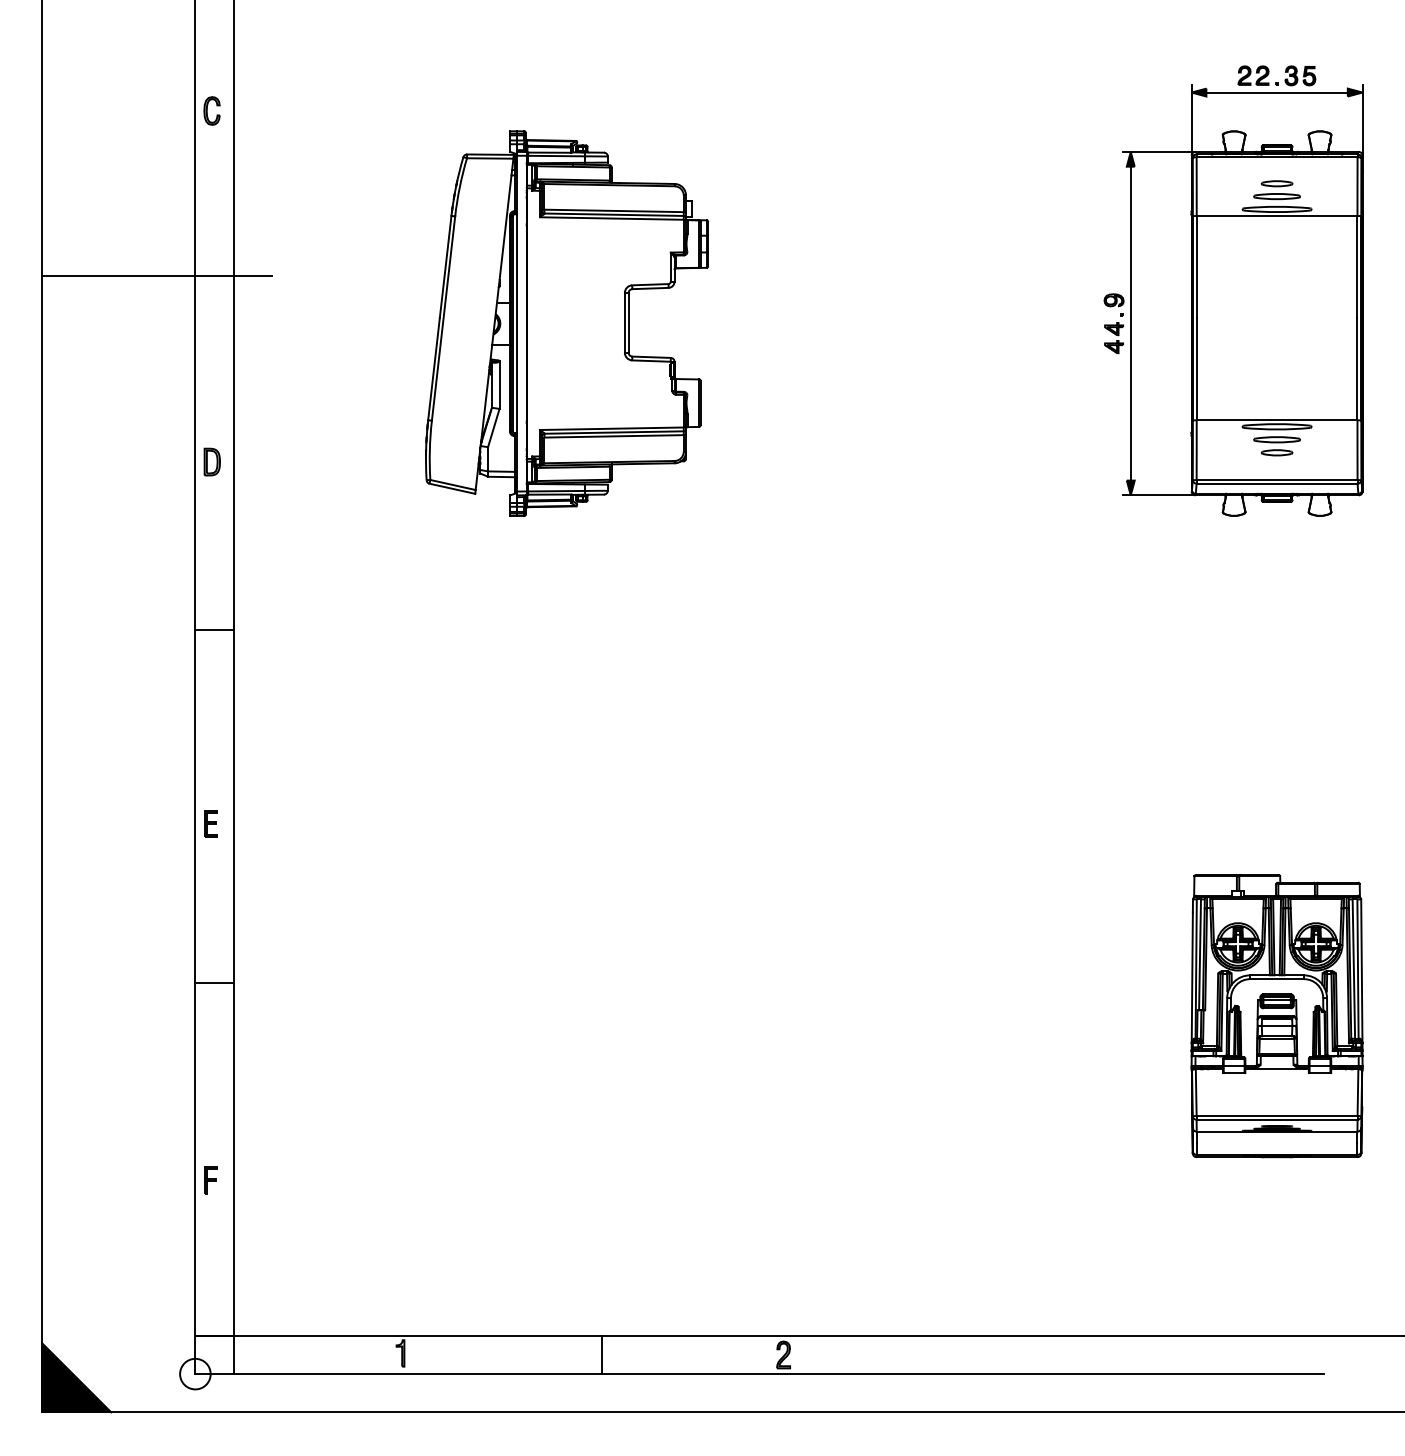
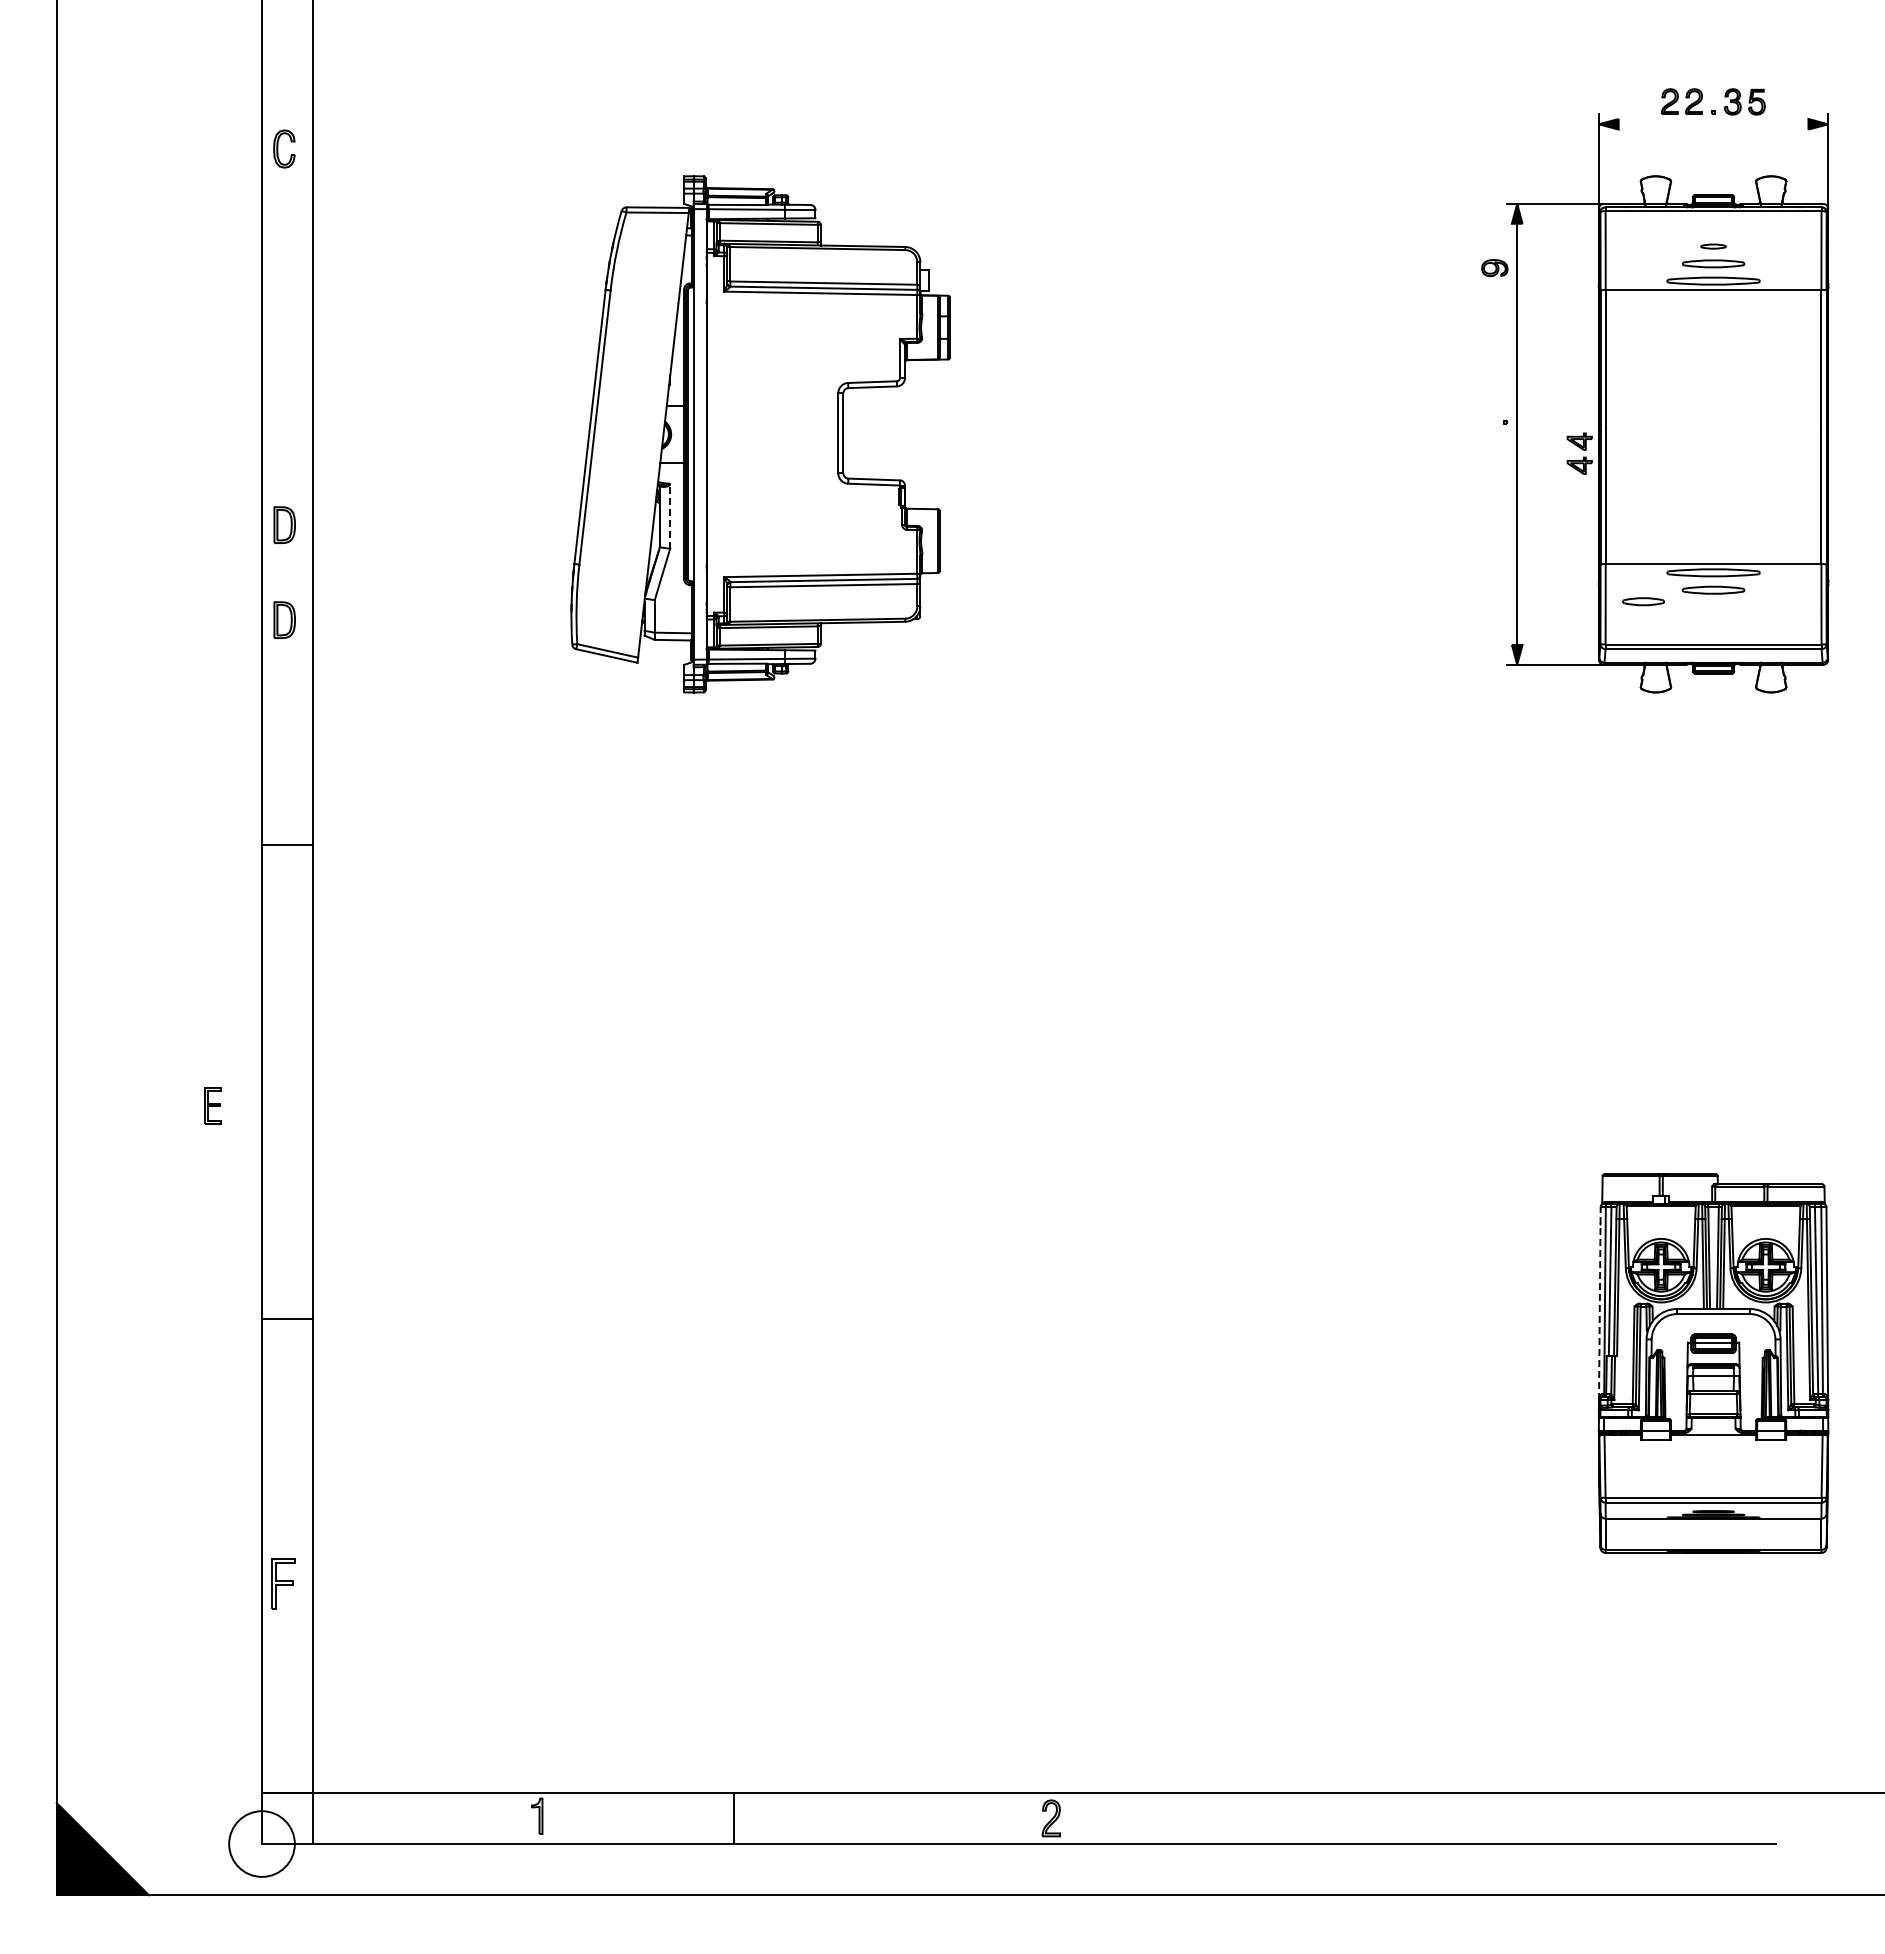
line: (1277, 92) -> (1713, 124), removed
part: (1277, 183) -> (1713, 246), size x0.6
line: (157, 276) -> (210, 371), removed
part: (1113, 300) -> (1494, 268), moved
part: (1113, 337) -> (1579, 453), moved
line: (499, 384) -> (670, 516), solid -> dashed
part: (212, 390) -> (284, 524), added
part: (1277, 452) -> (1643, 601), moved
part: (210, 823) -> (212, 1105), moved
line: (1192, 971) -> (1599, 1303), solid -> dashed
part: (210, 1179) -> (282, 1583), size x1.4
line: (601, 1355) -> (734, 1818), moved
circle: (195, 1373) -> (261, 1843), size x1.6

